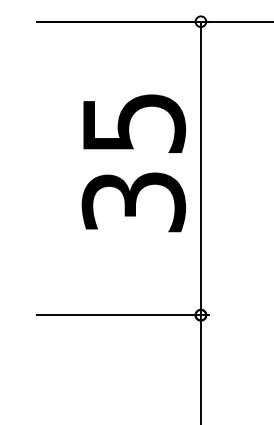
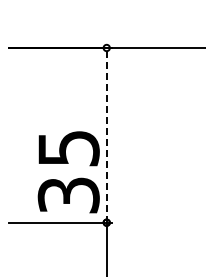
text: (133, 163) -> (68, 172), moved
line: (200, 167) -> (106, 134), solid -> dashed

